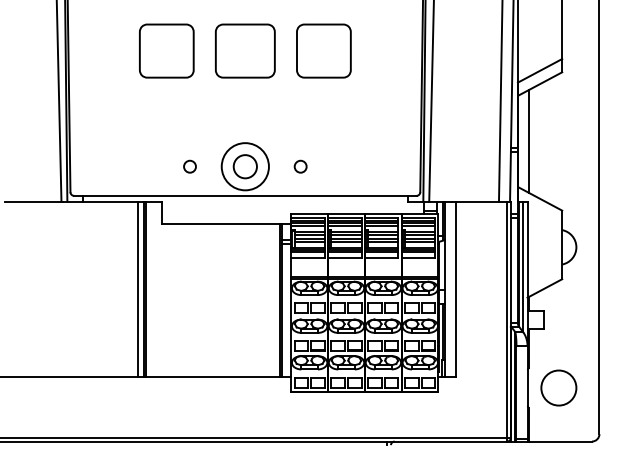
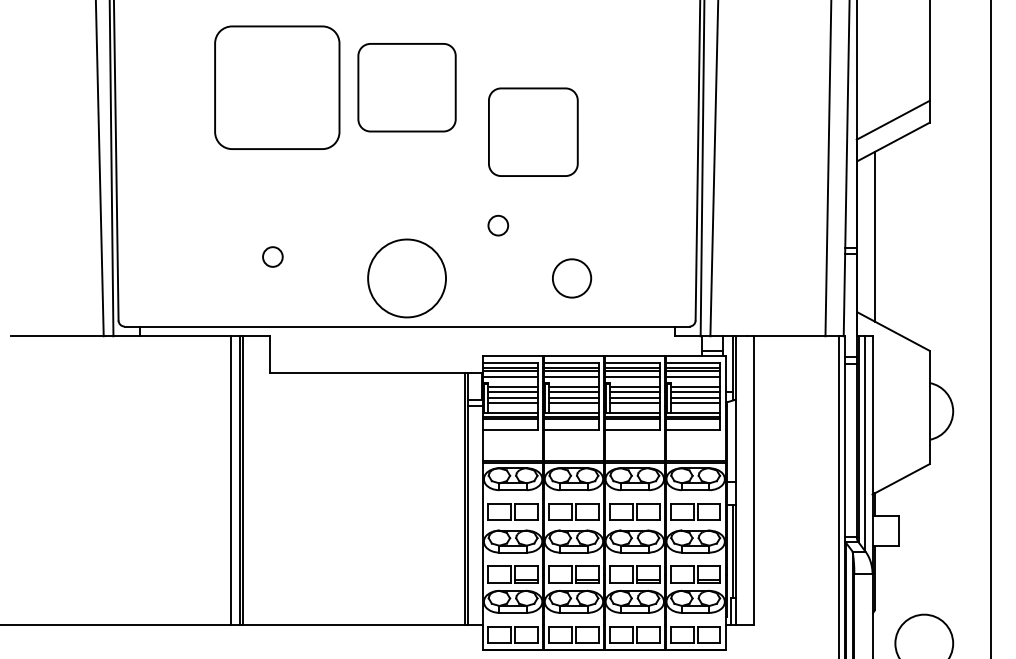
part: (166, 50) -> (276, 86), size x1.4
part: (323, 50) -> (532, 131), moved
circle: (189, 166) -> (272, 256), moved
circle: (244, 166) -> (570, 278), moved
circle: (300, 166) -> (498, 225), moved

